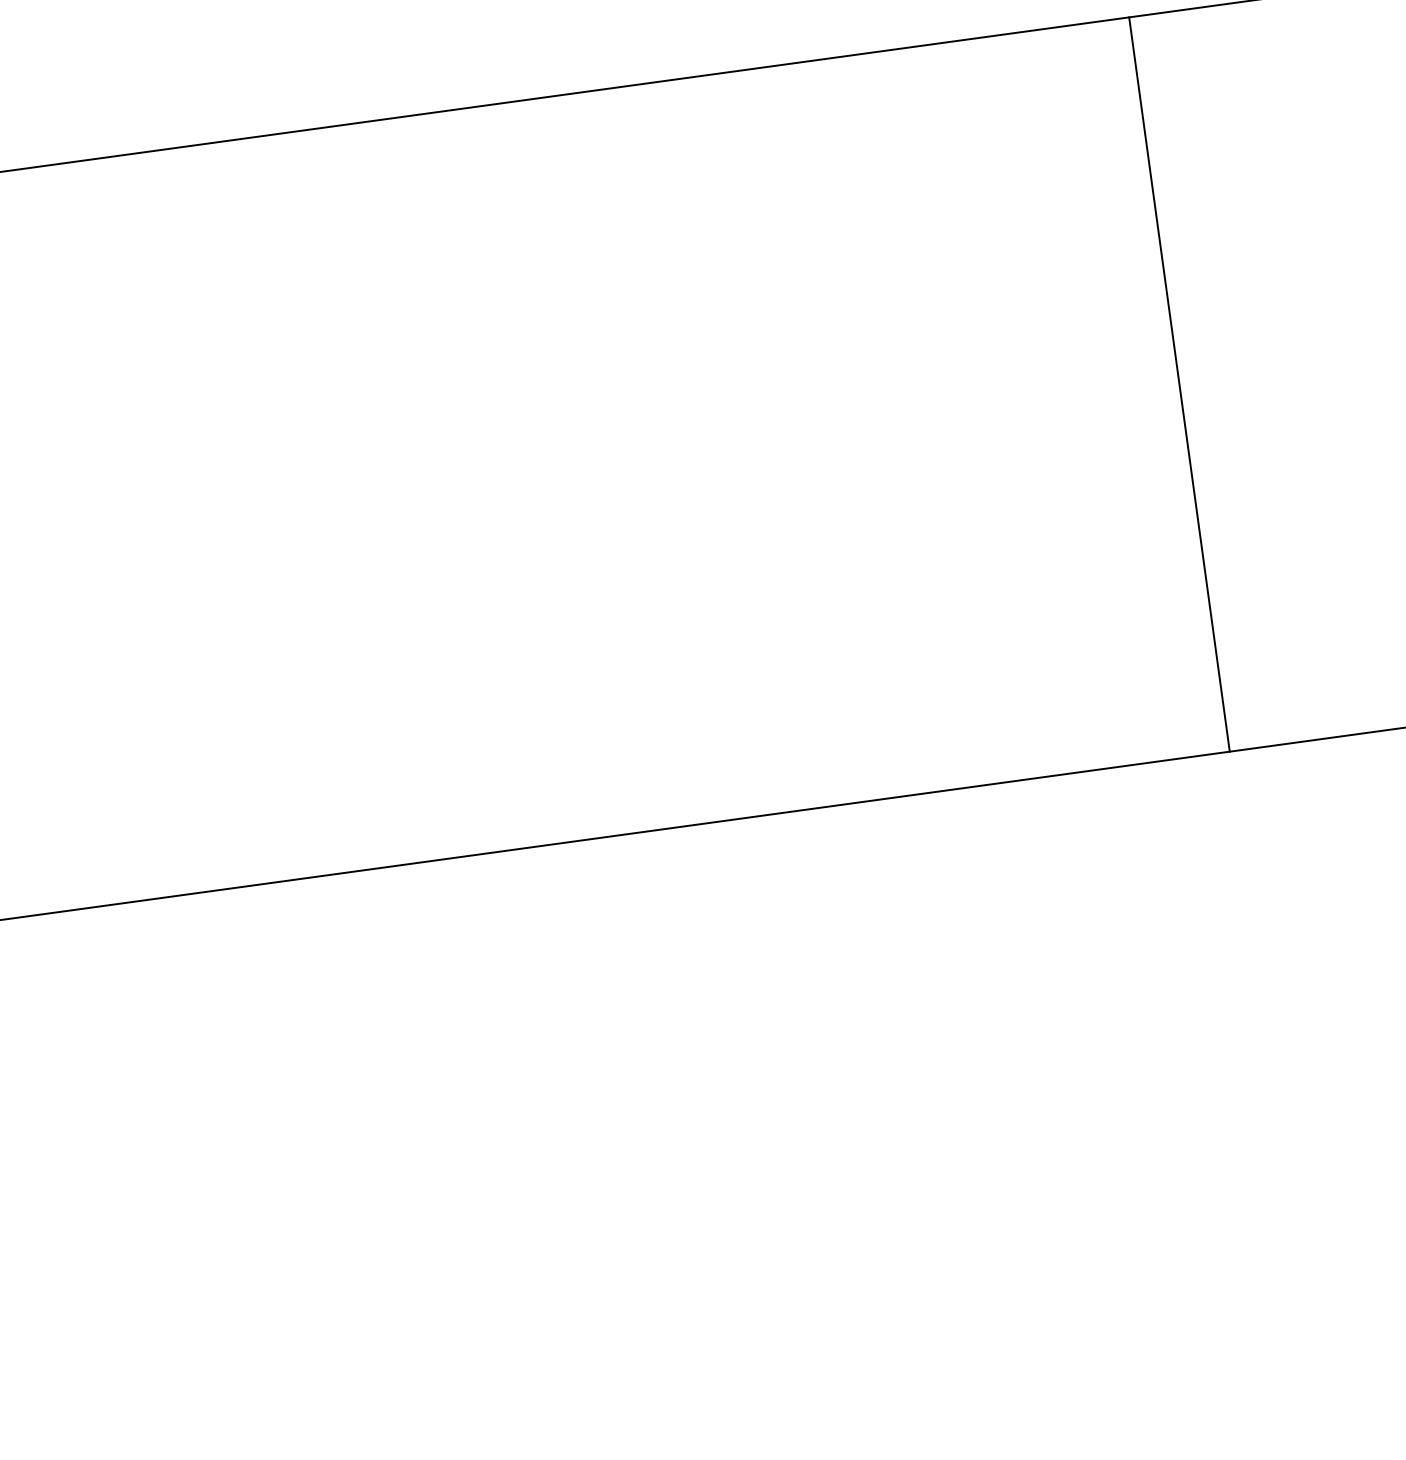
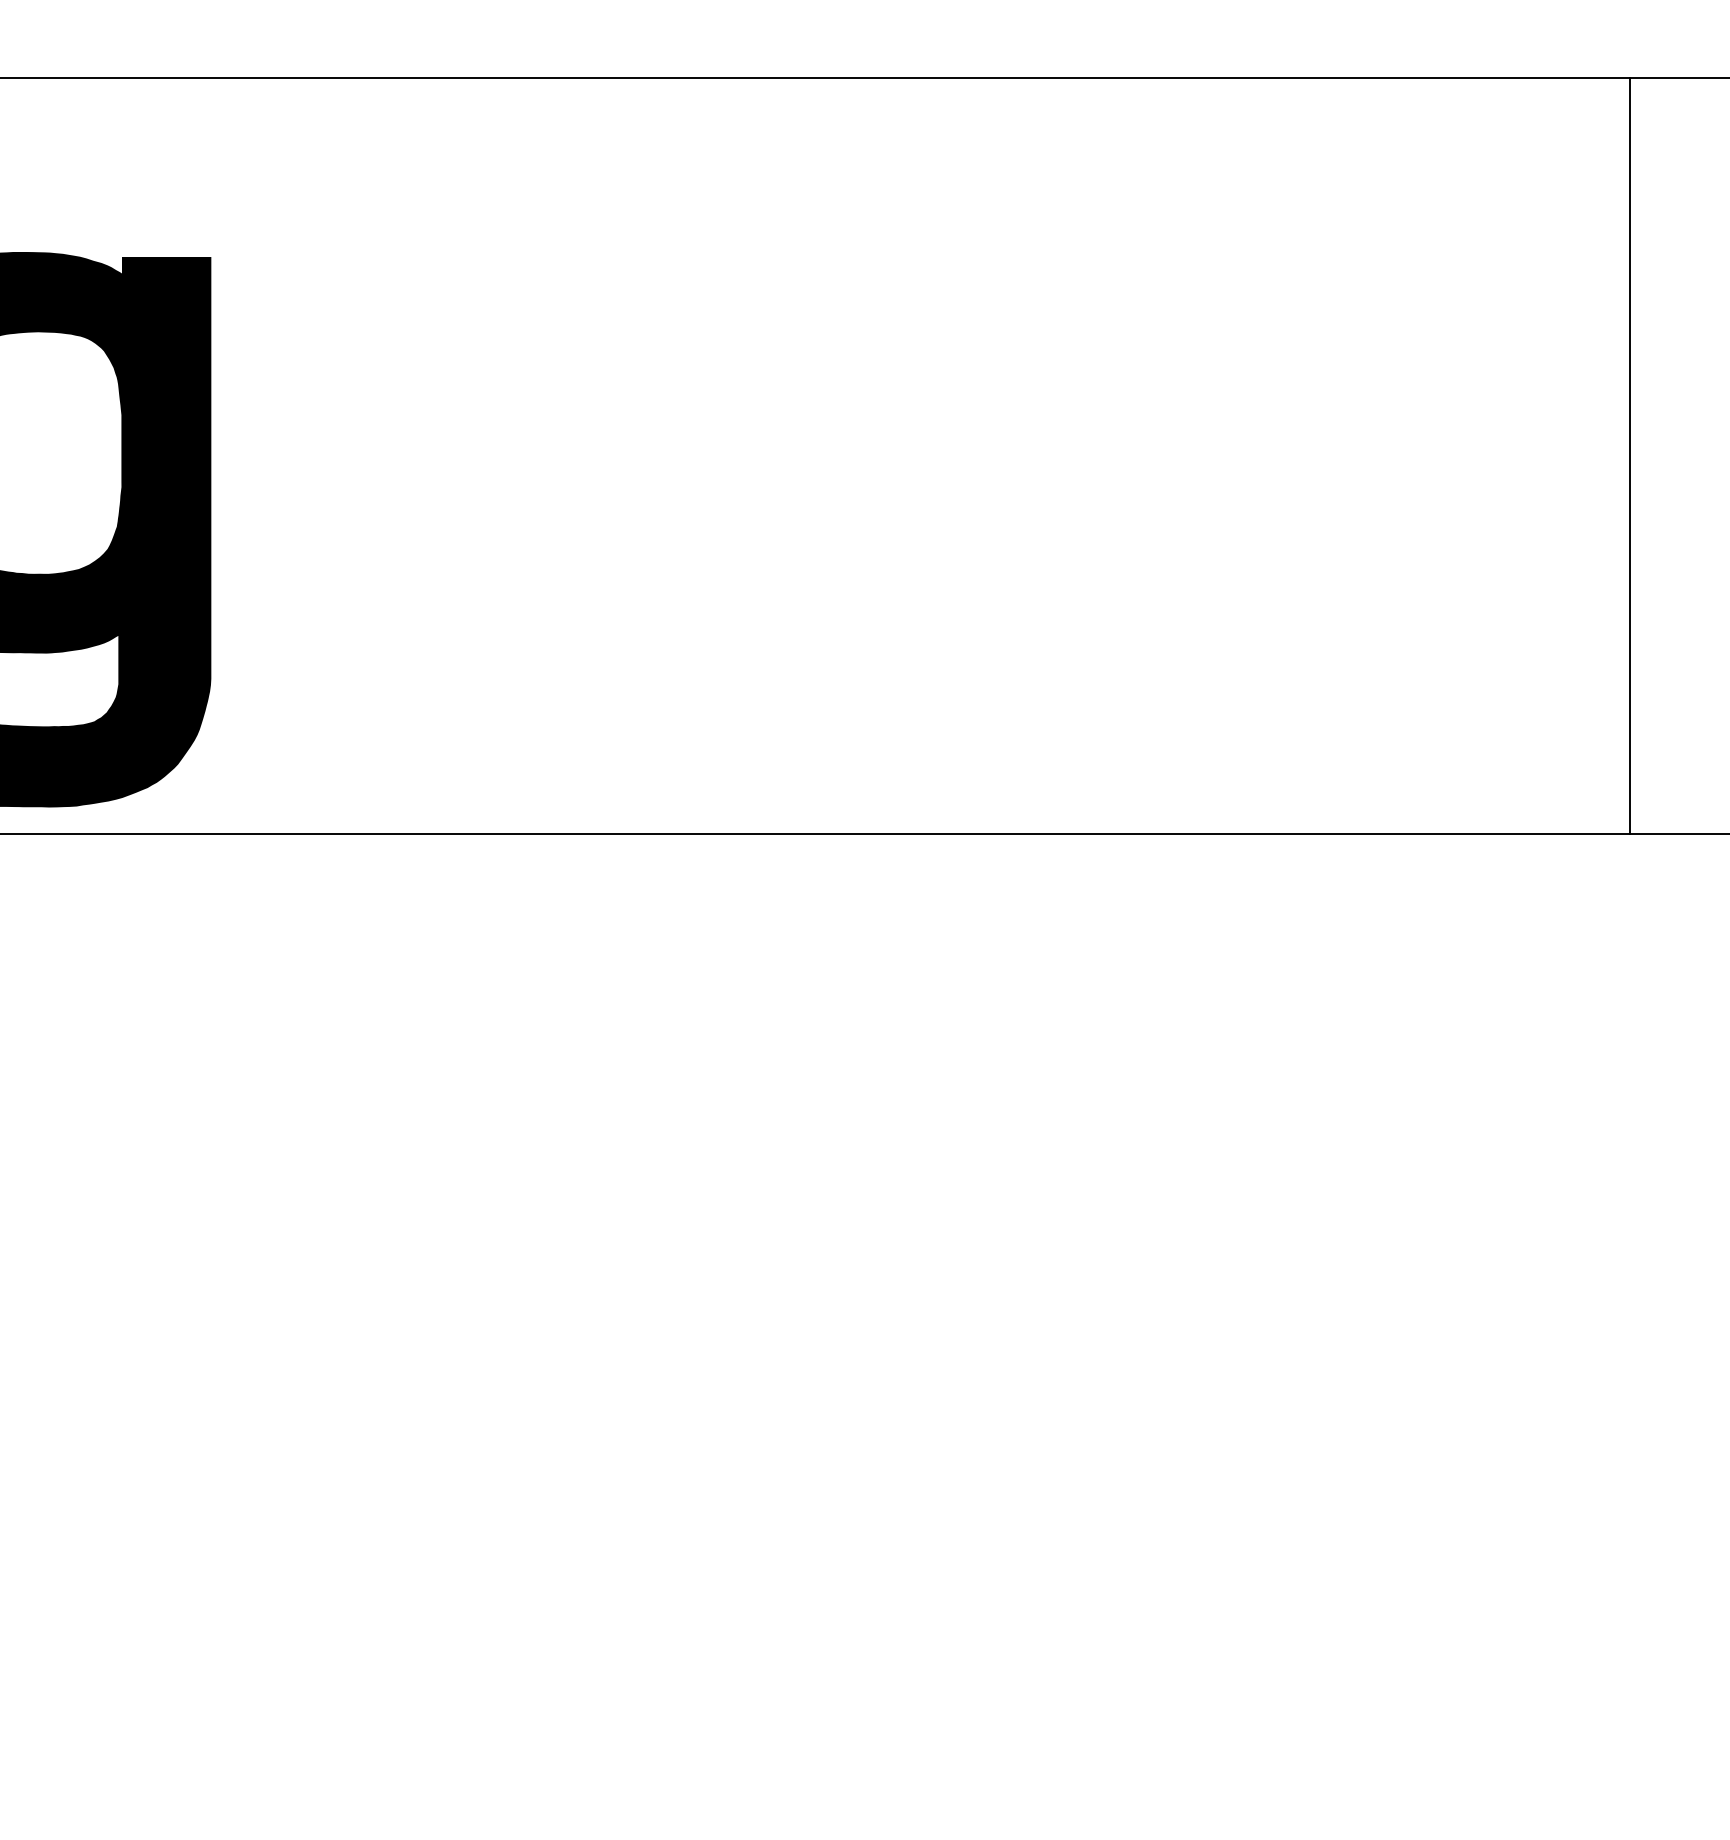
line: (1179, 384) -> (1630, 456), moved

